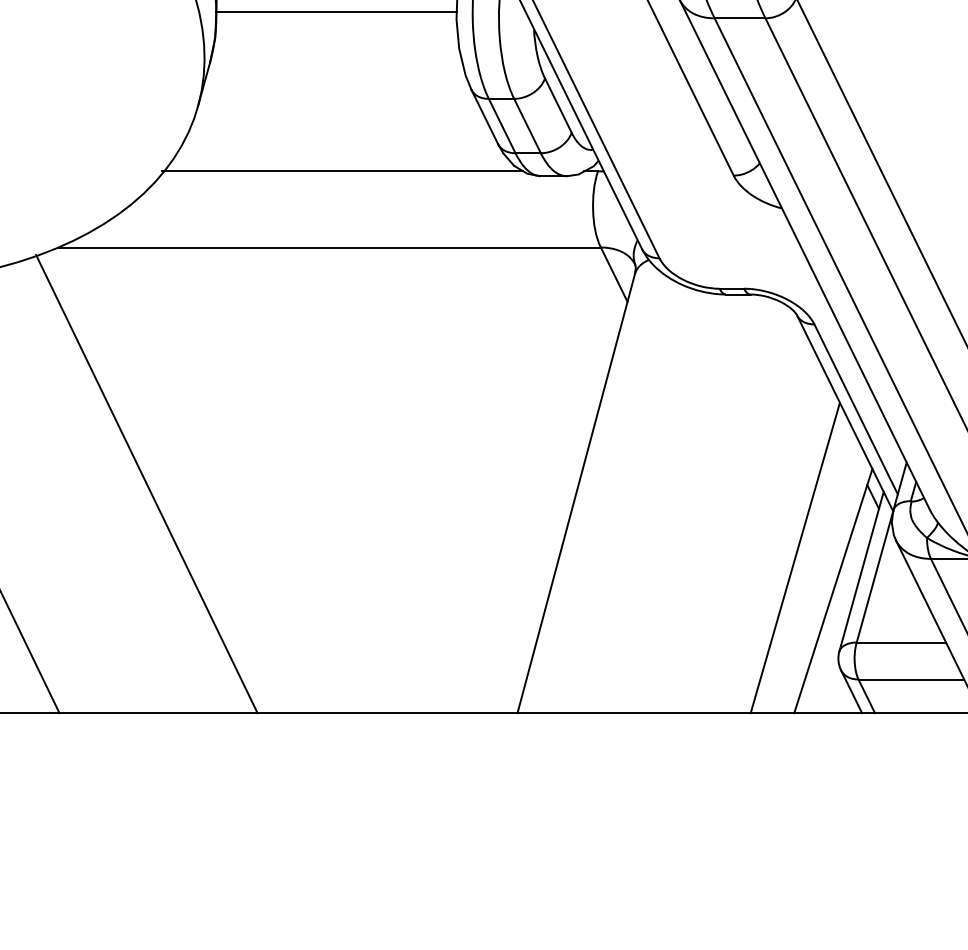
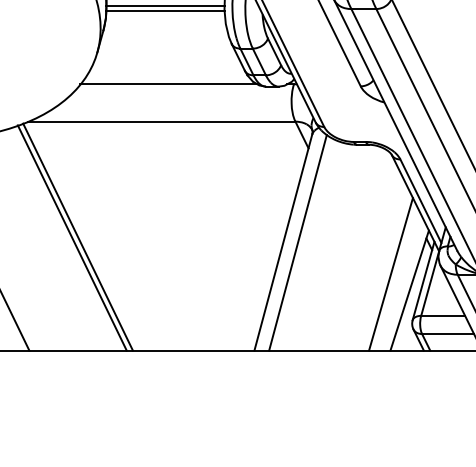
line: (336, 23) -> (165, 11), added
line: (157, 481) -> (77, 236), added
line: (605, 493) -> (297, 242), added

